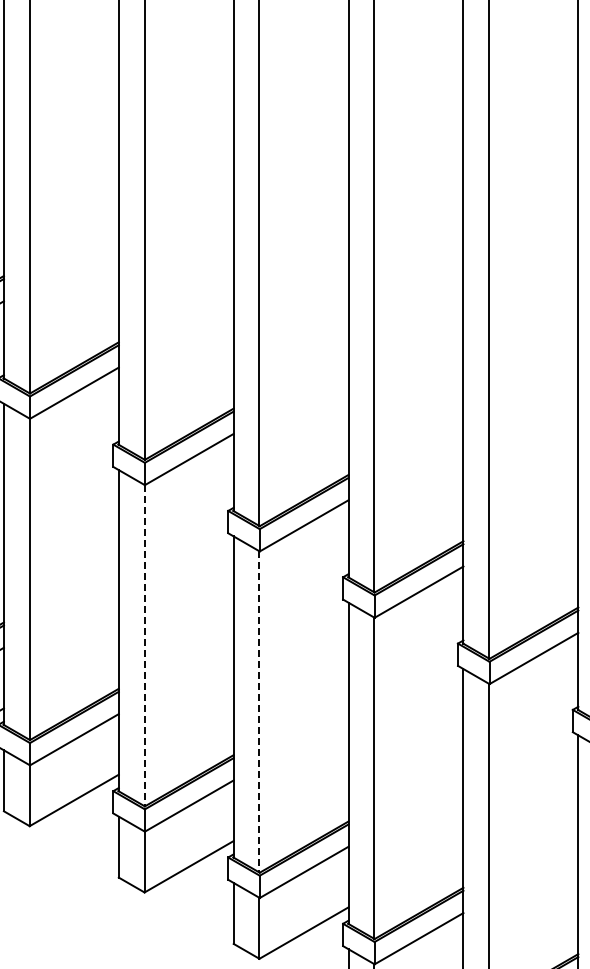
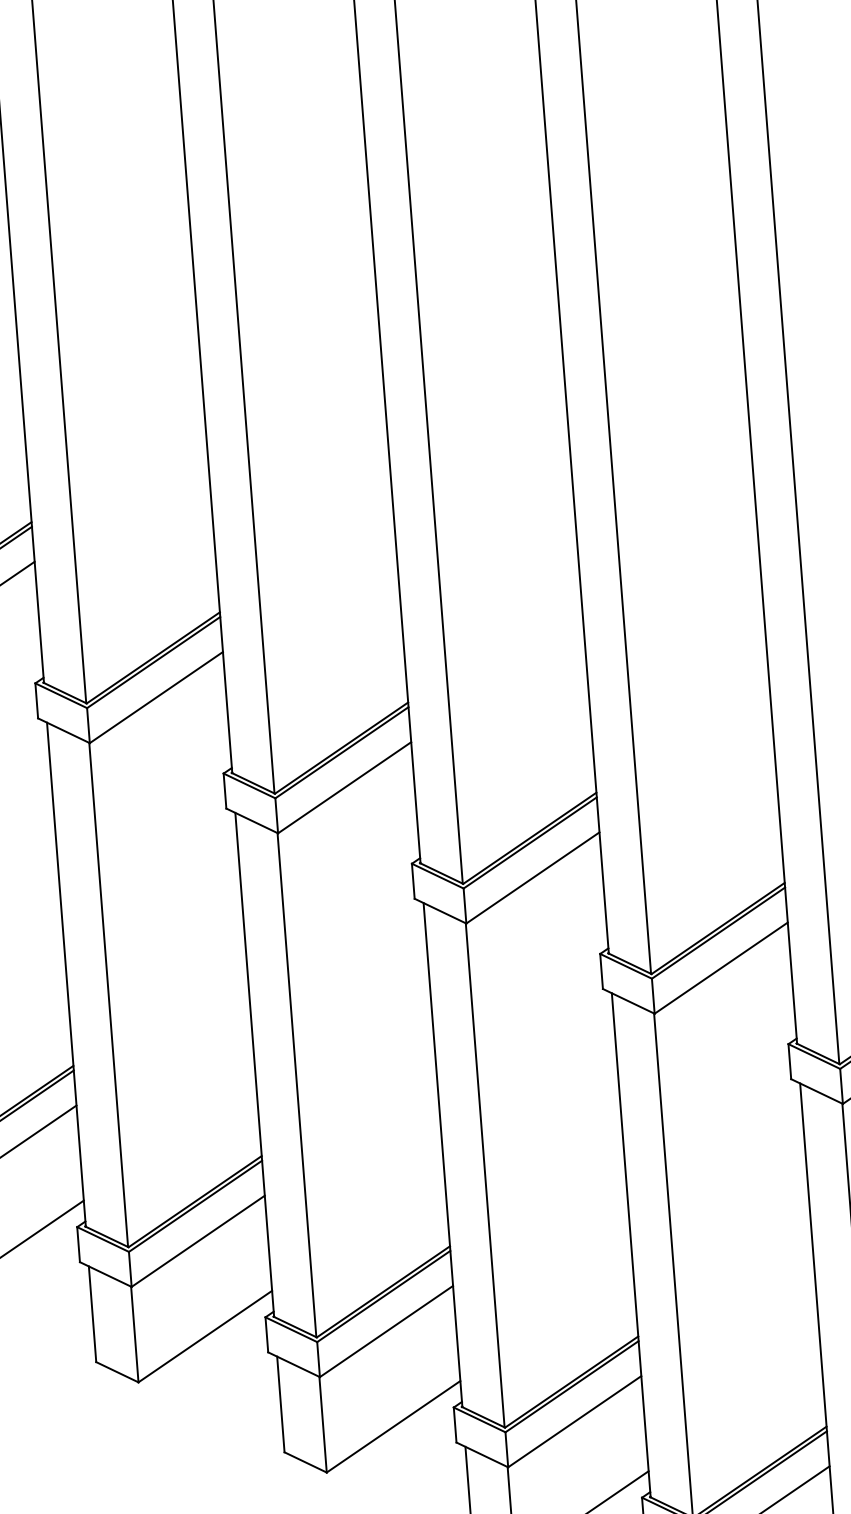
line: (144, 645) -> (108, 994), dashed -> solid
line: (259, 711) -> (296, 1084), dashed -> solid

